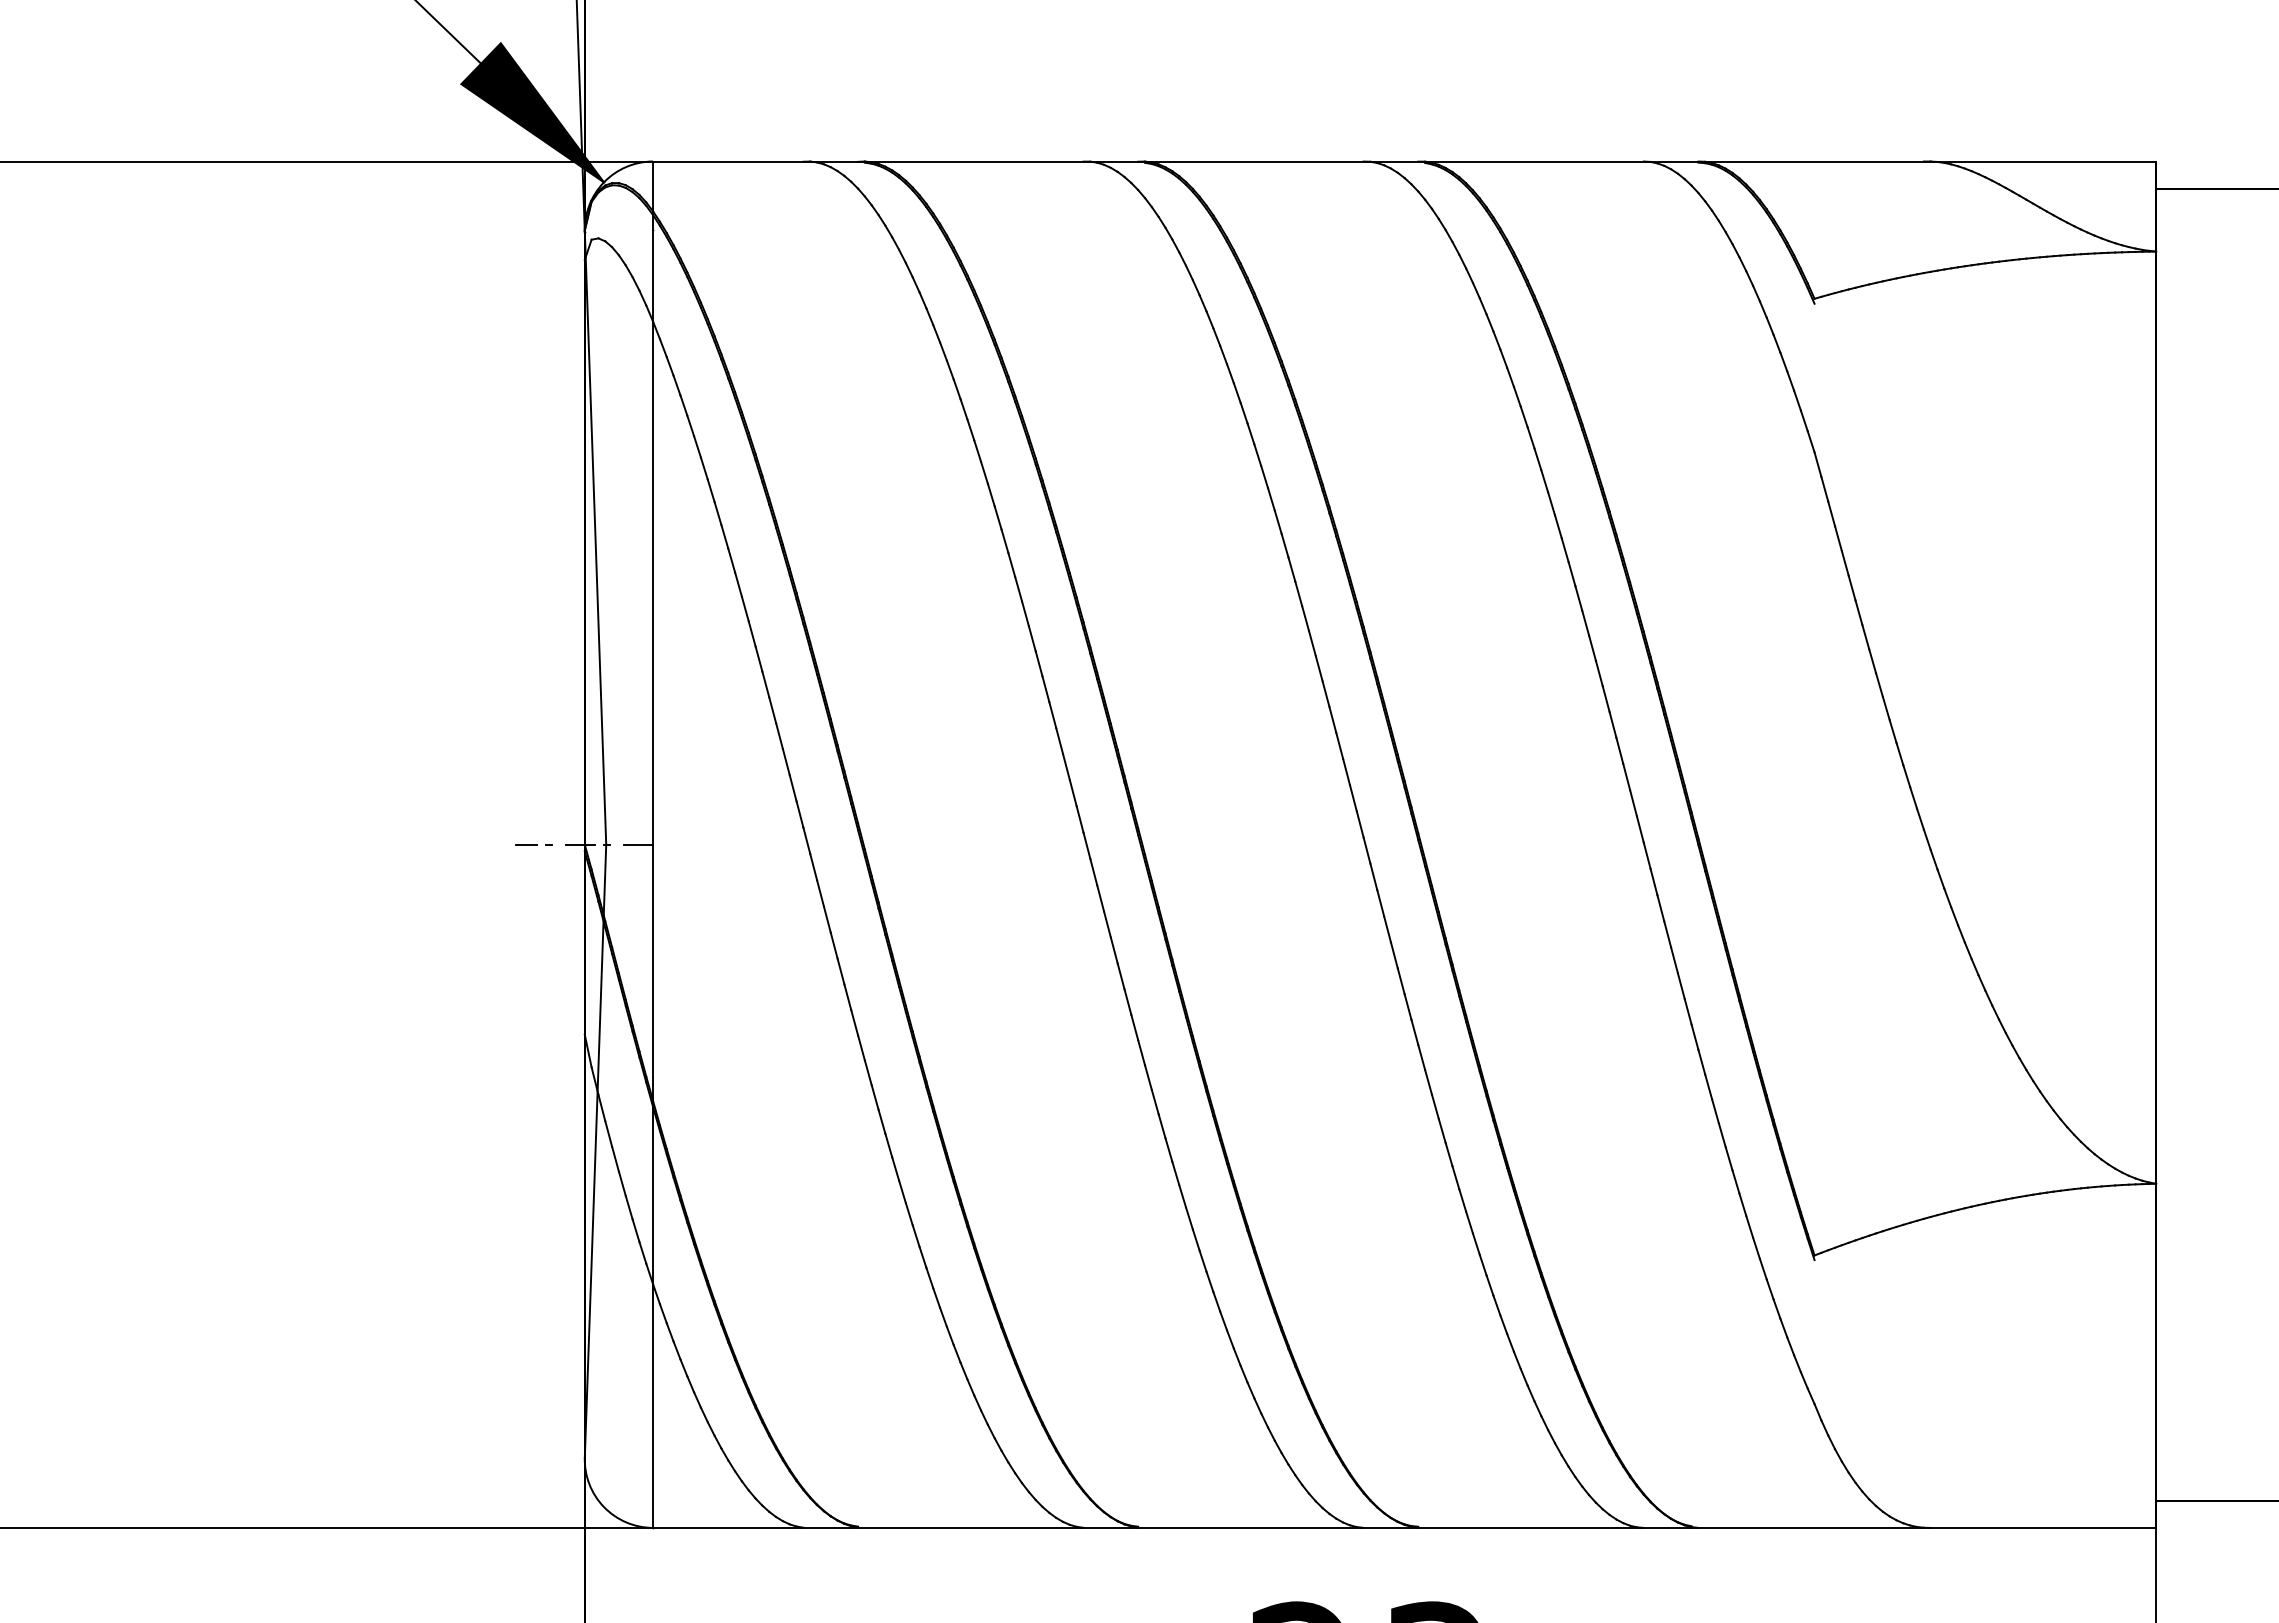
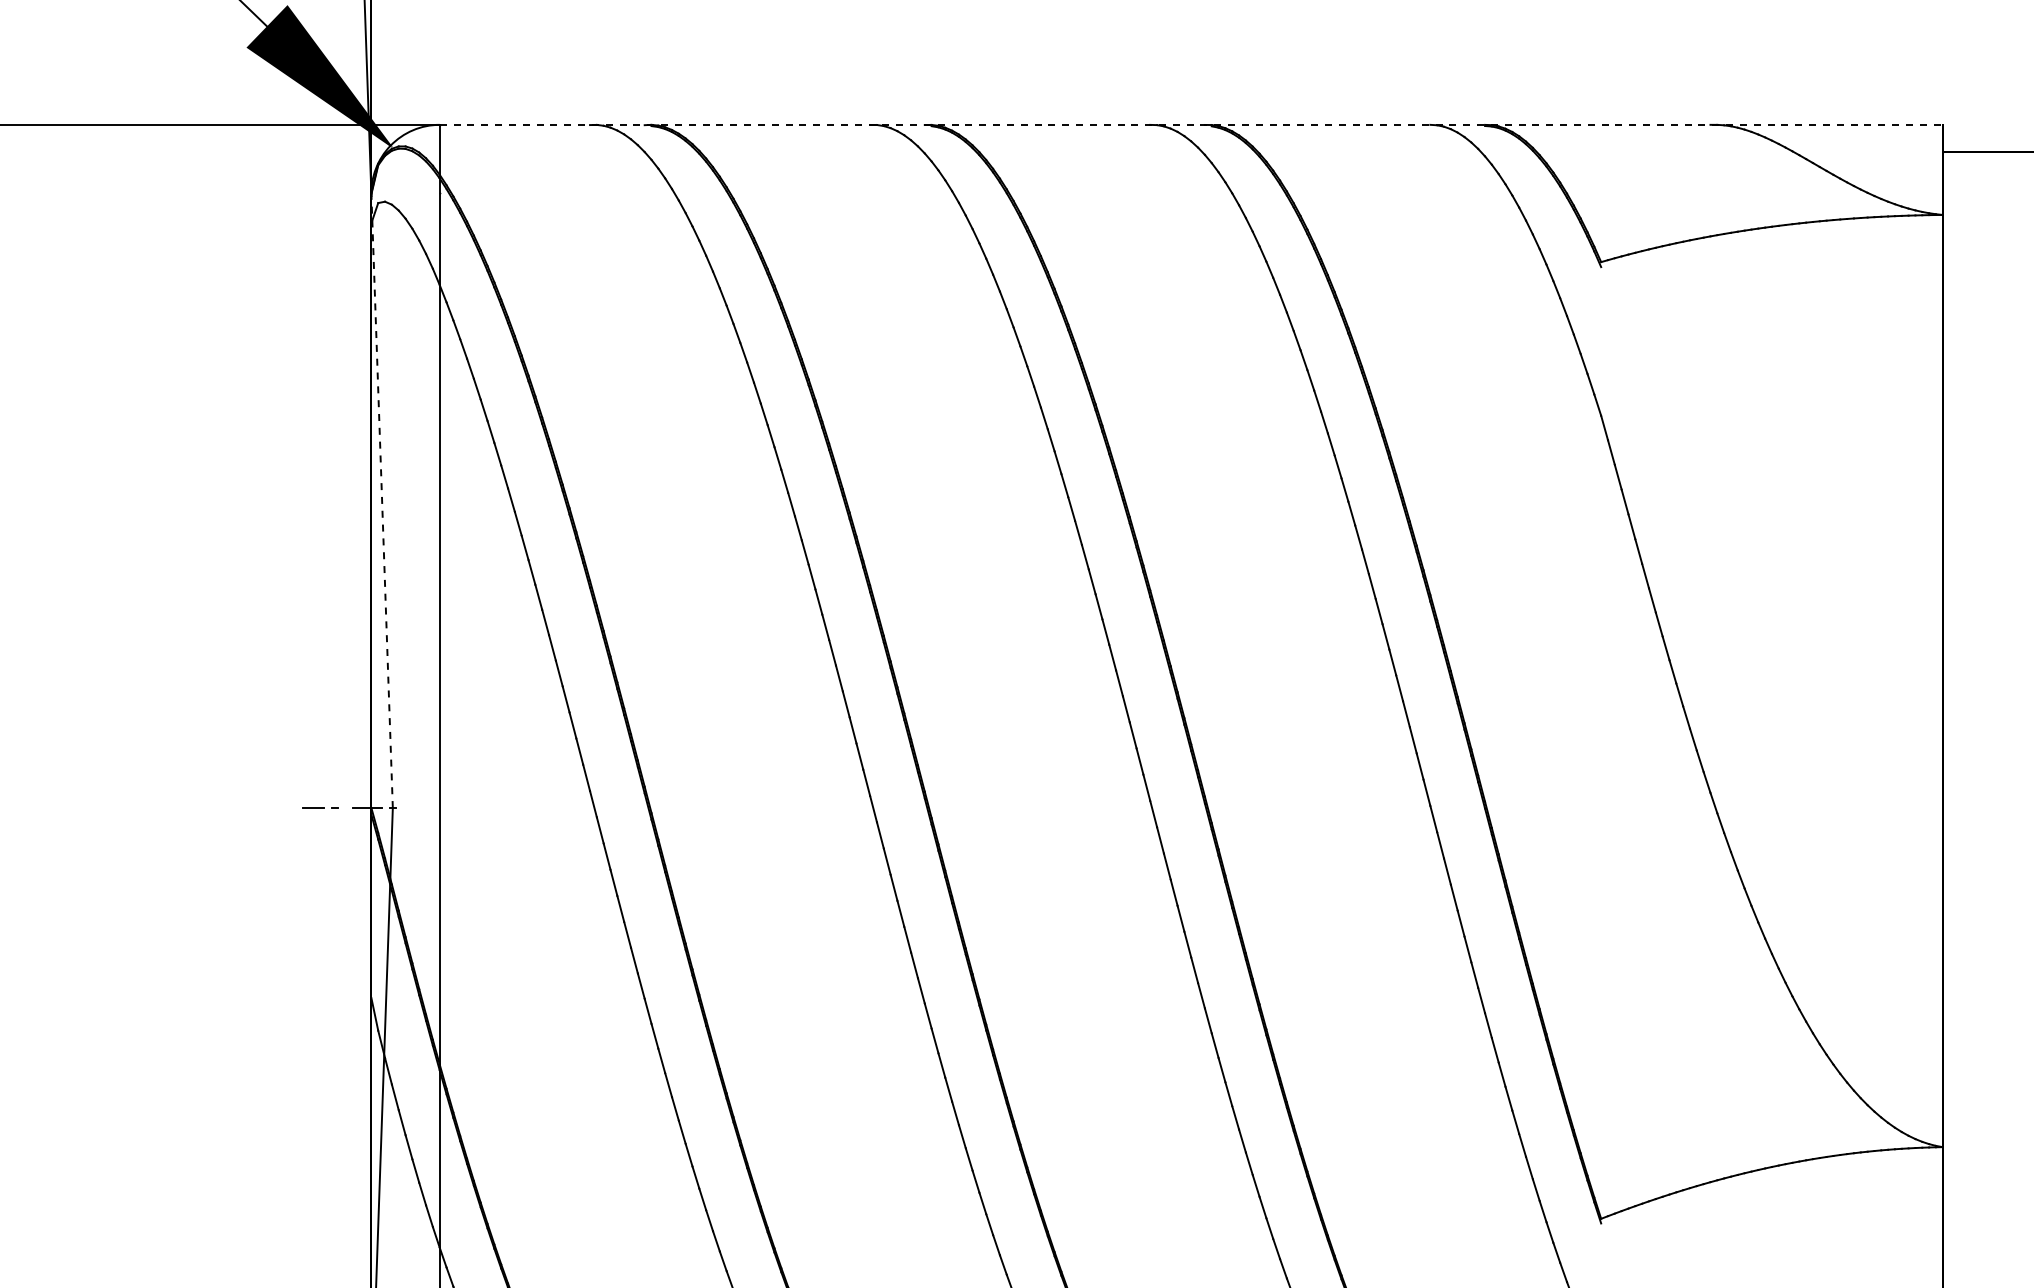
line: (1404, 161) -> (1191, 124), solid -> dashed
line: (595, 537) -> (382, 500), solid -> dashed
line: (638, 844) -> (425, 807), removed

